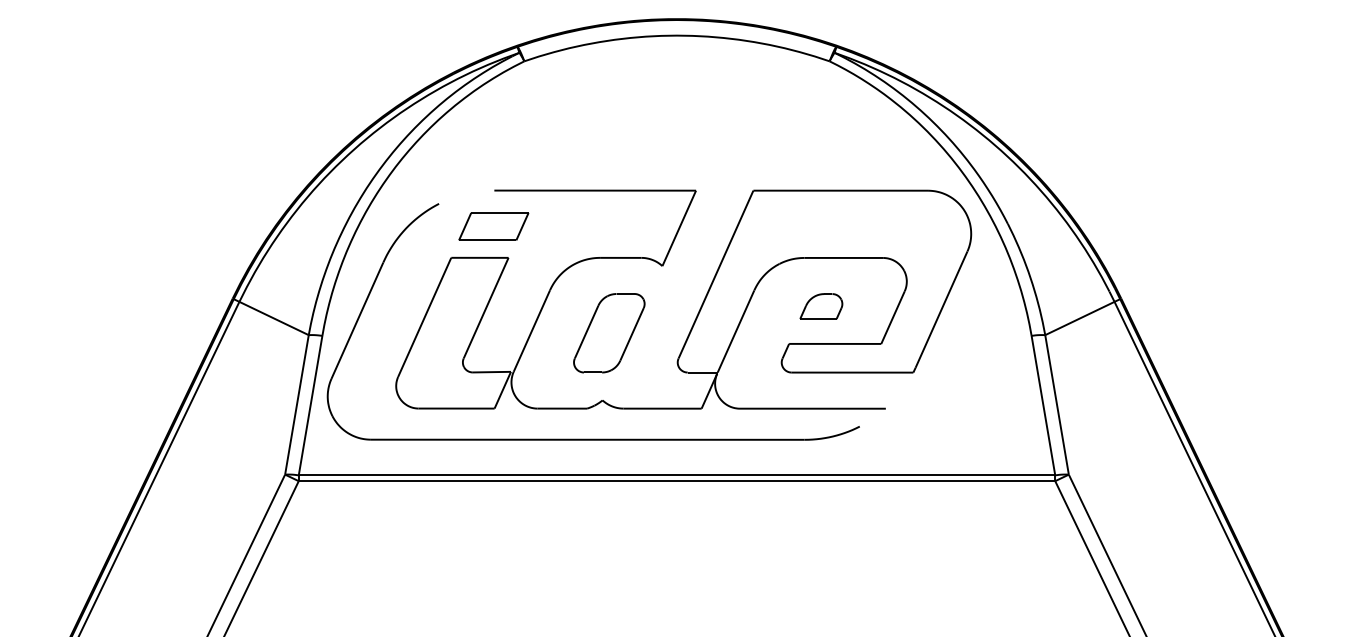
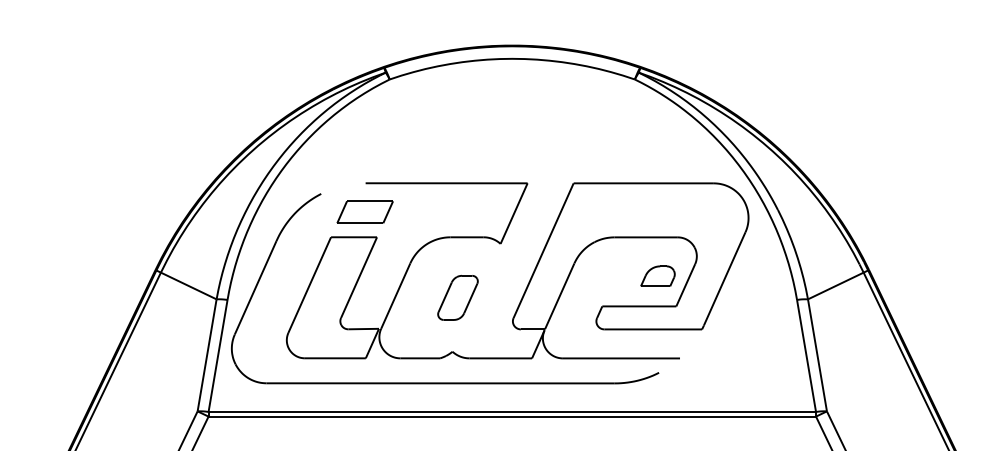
part: (821, 306) -> (658, 276), moved
part: (609, 333) -> (458, 298), size x0.7

